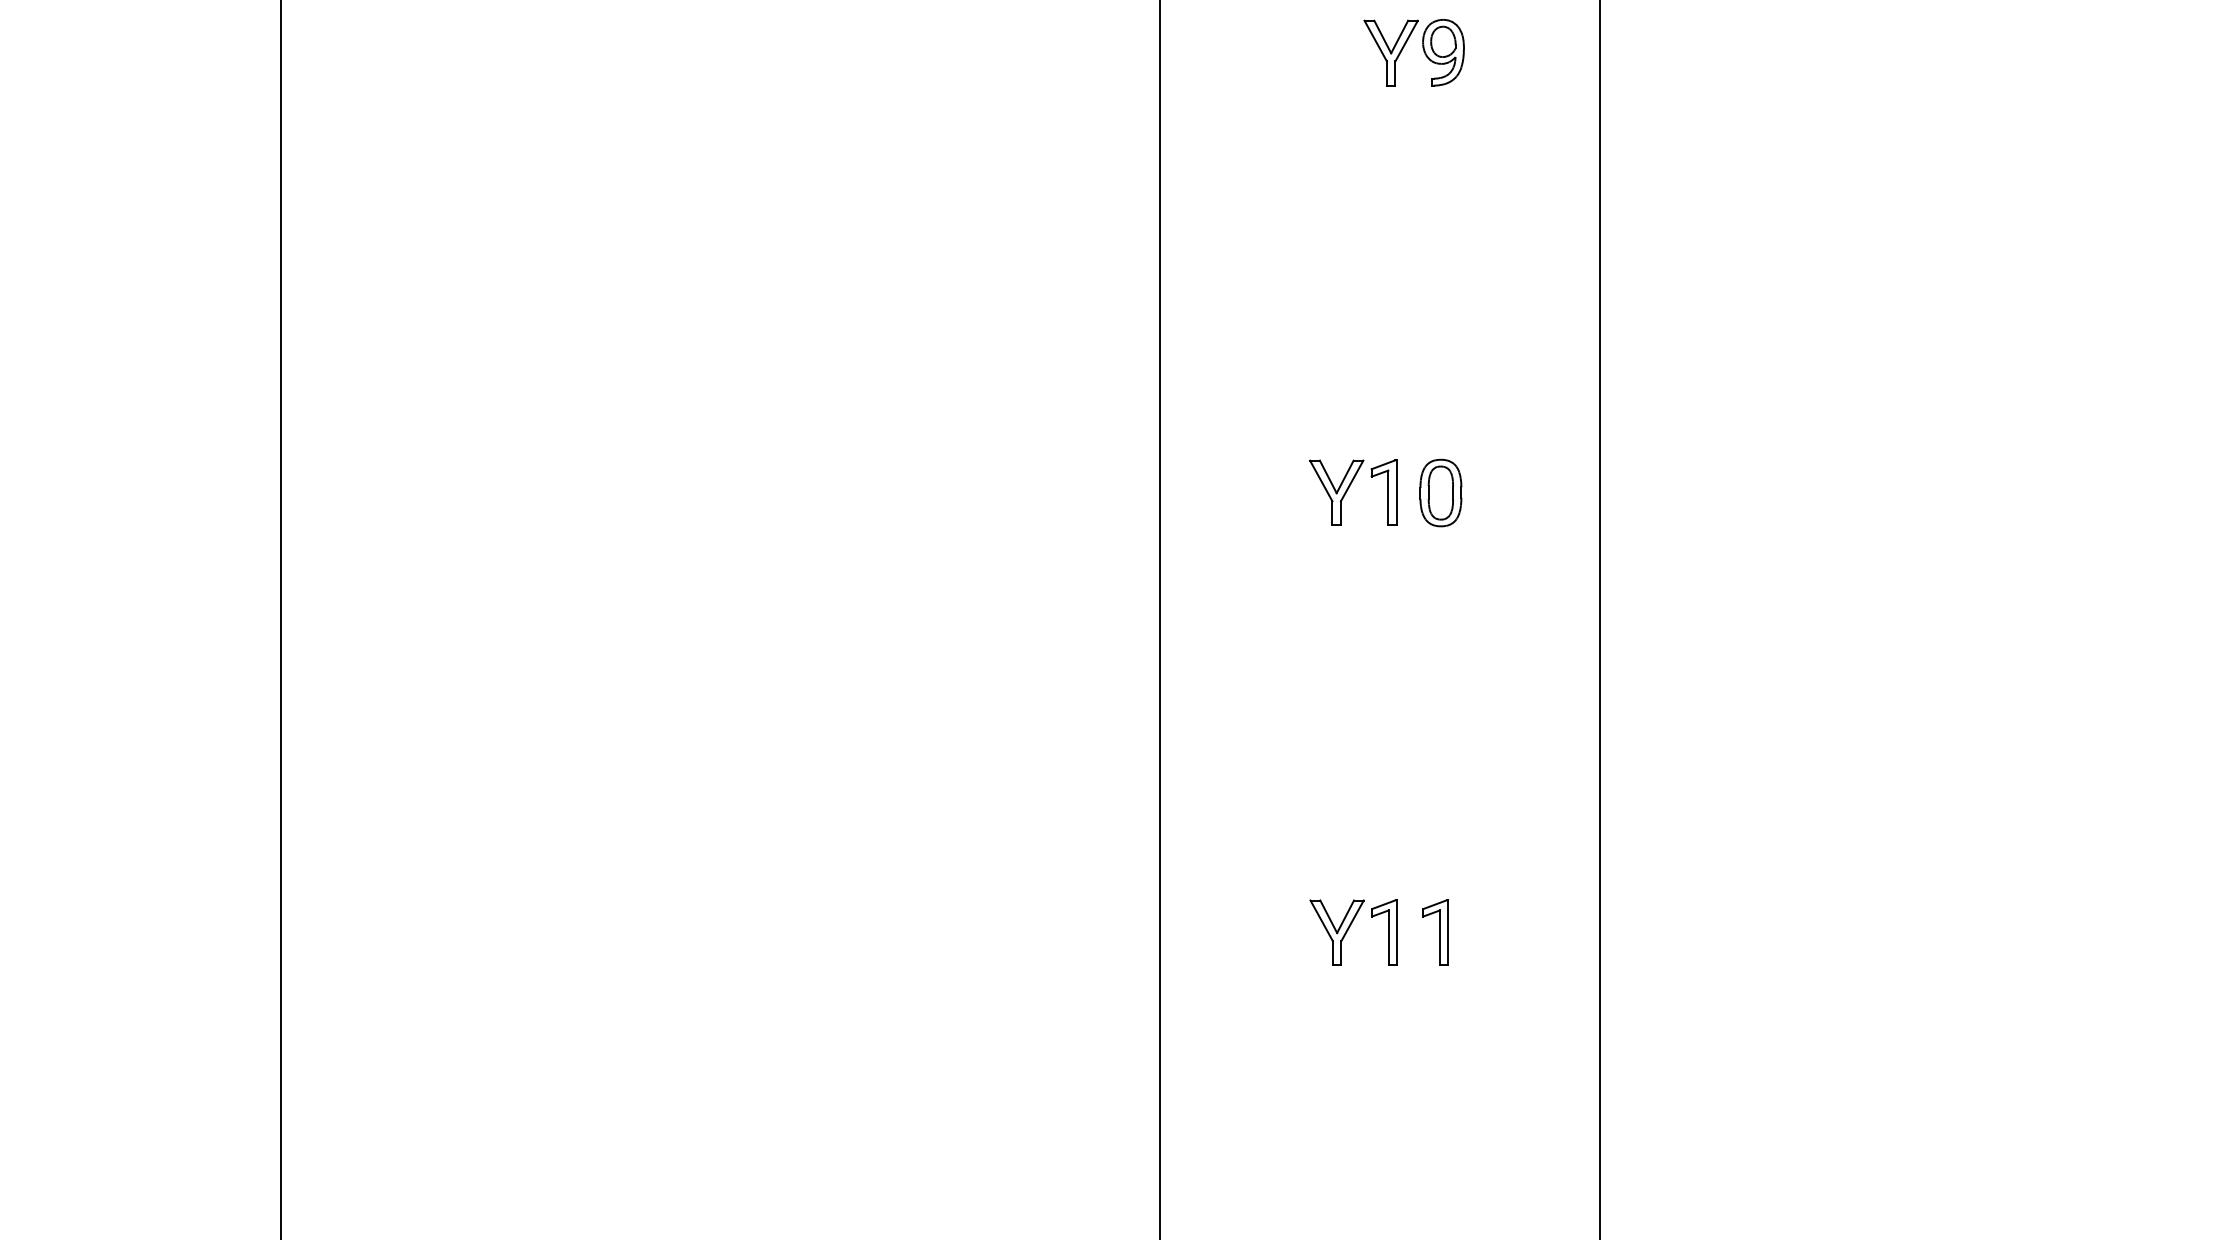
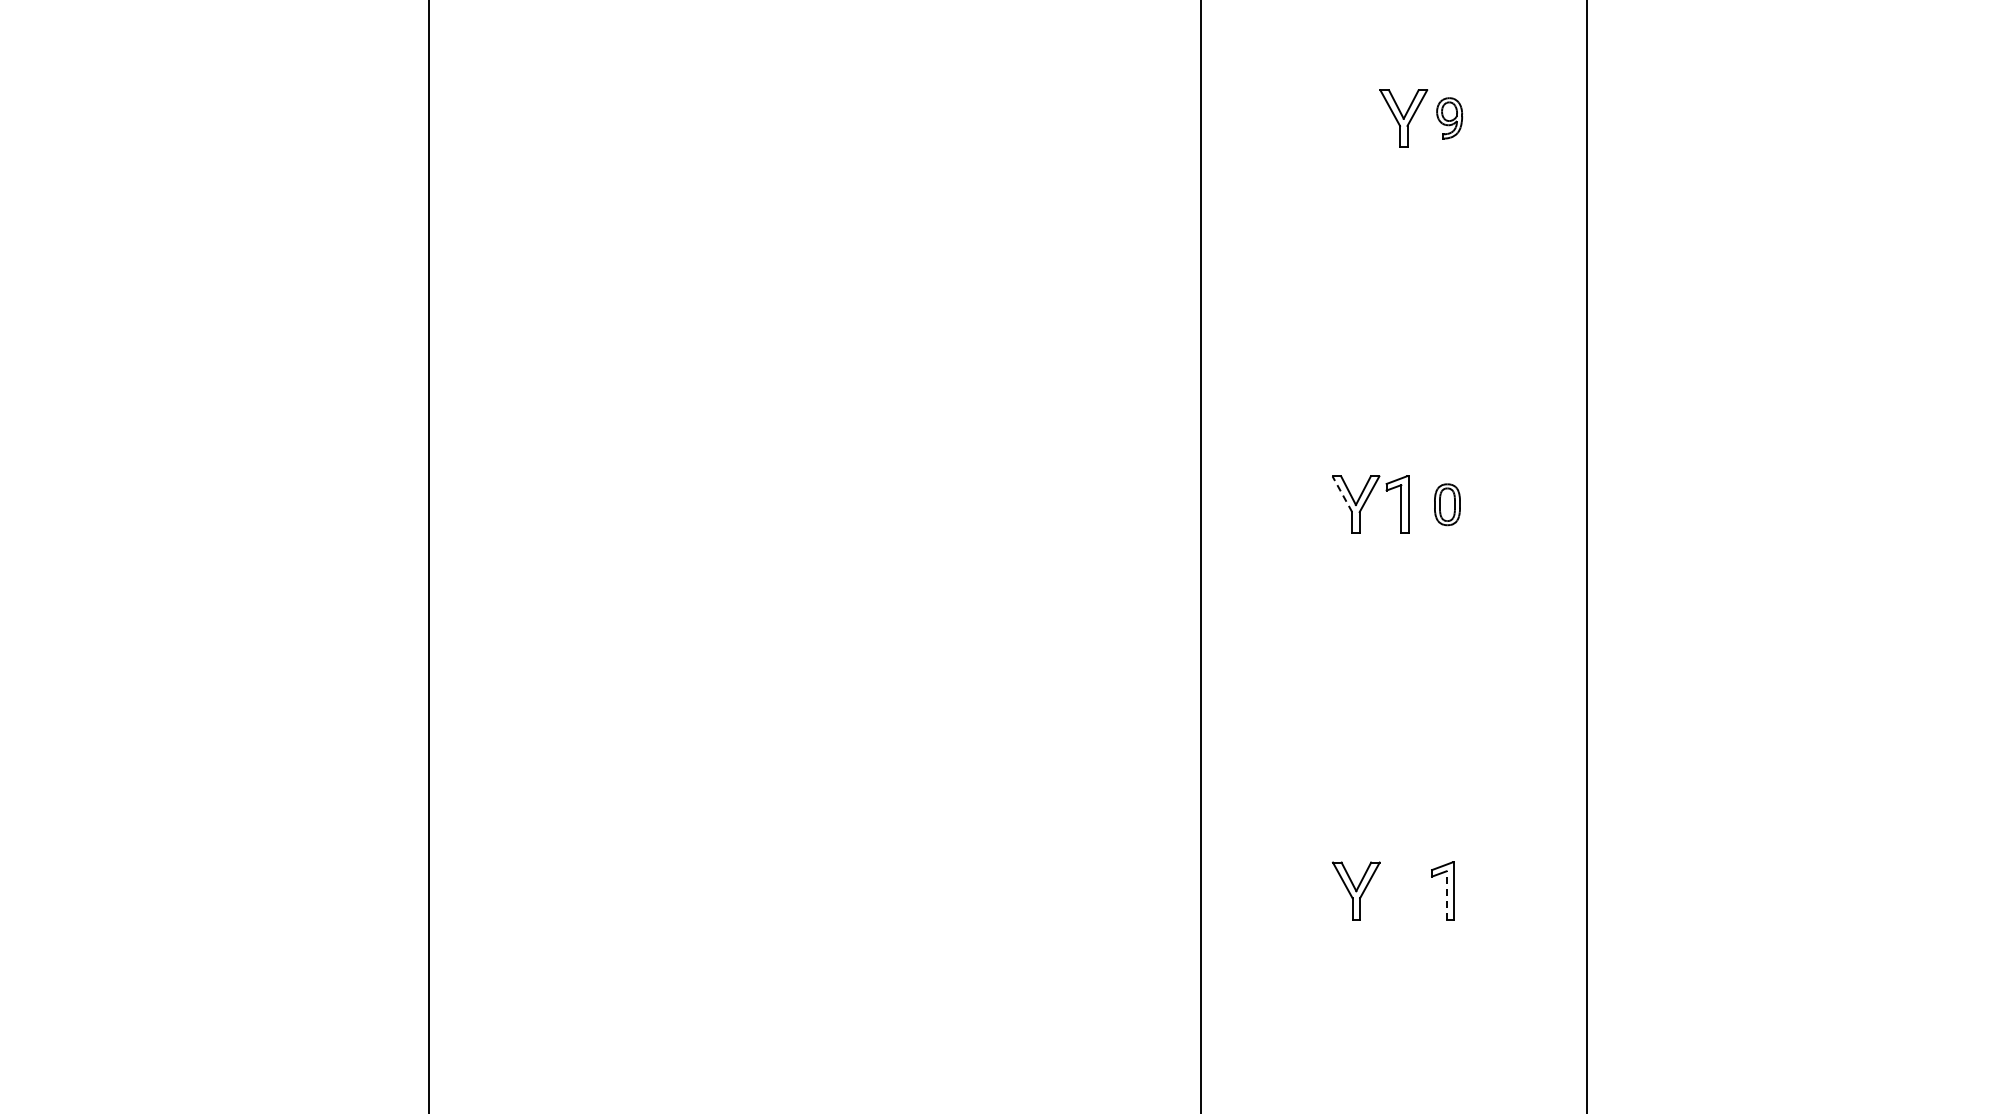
part: (1443, 52) -> (1449, 118), size x0.7
line: (1321, 480) -> (1342, 493), solid -> dashed
part: (1440, 492) -> (1447, 504), size x0.7
part: (1384, 932) -> (1397, 890), removed
line: (1439, 936) -> (1446, 894), solid -> dashed

